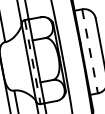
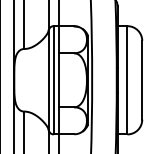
line: (90, 51) -> (127, 80), dashed -> solid
line: (32, 62) -> (53, 80), dashed -> solid

